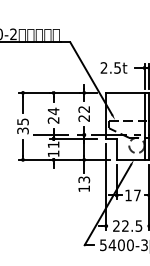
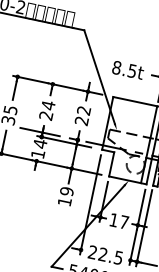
text: (103, 67) -> (116, 67), 2.5t -> 8.5t
text: (53, 144) -> (40, 143), 11 -> 14
text: (83, 179) -> (66, 190), 13 -> 19

